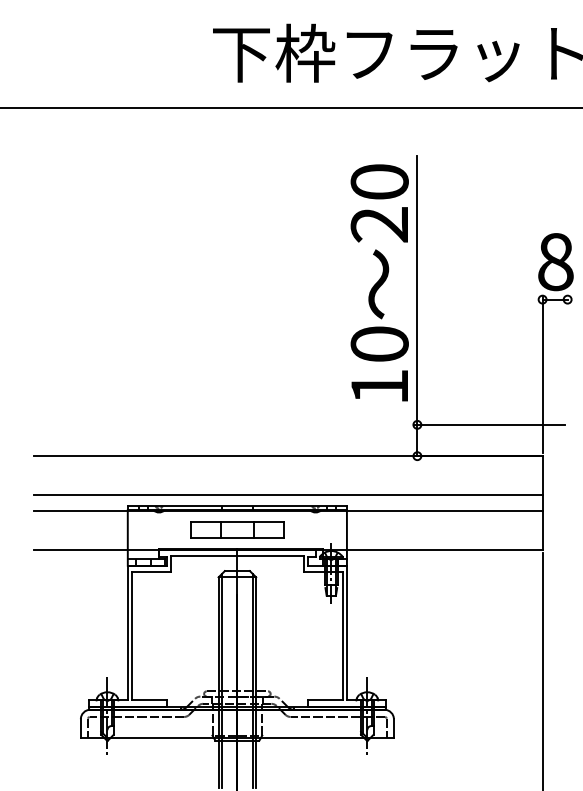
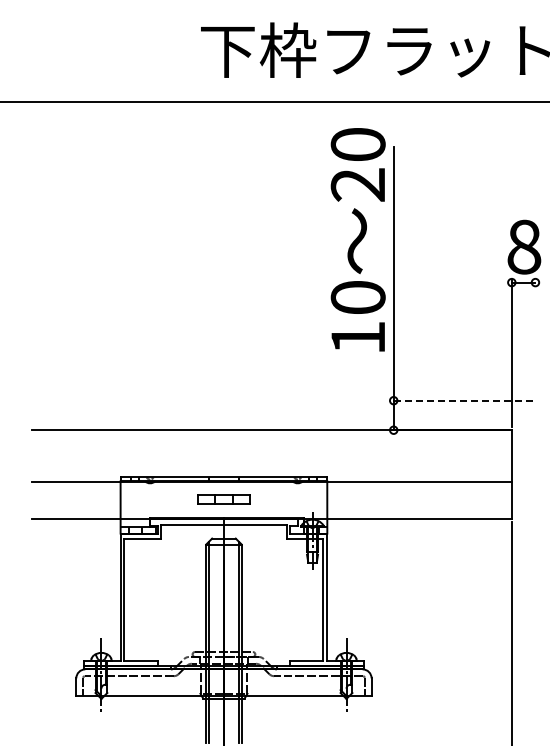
text: (378, 282) -> (357, 239), moved
line: (489, 424) -> (461, 400), solid -> dashed
line: (287, 495) -> (271, 467), removed
part: (236, 529) -> (223, 499), size x0.6

